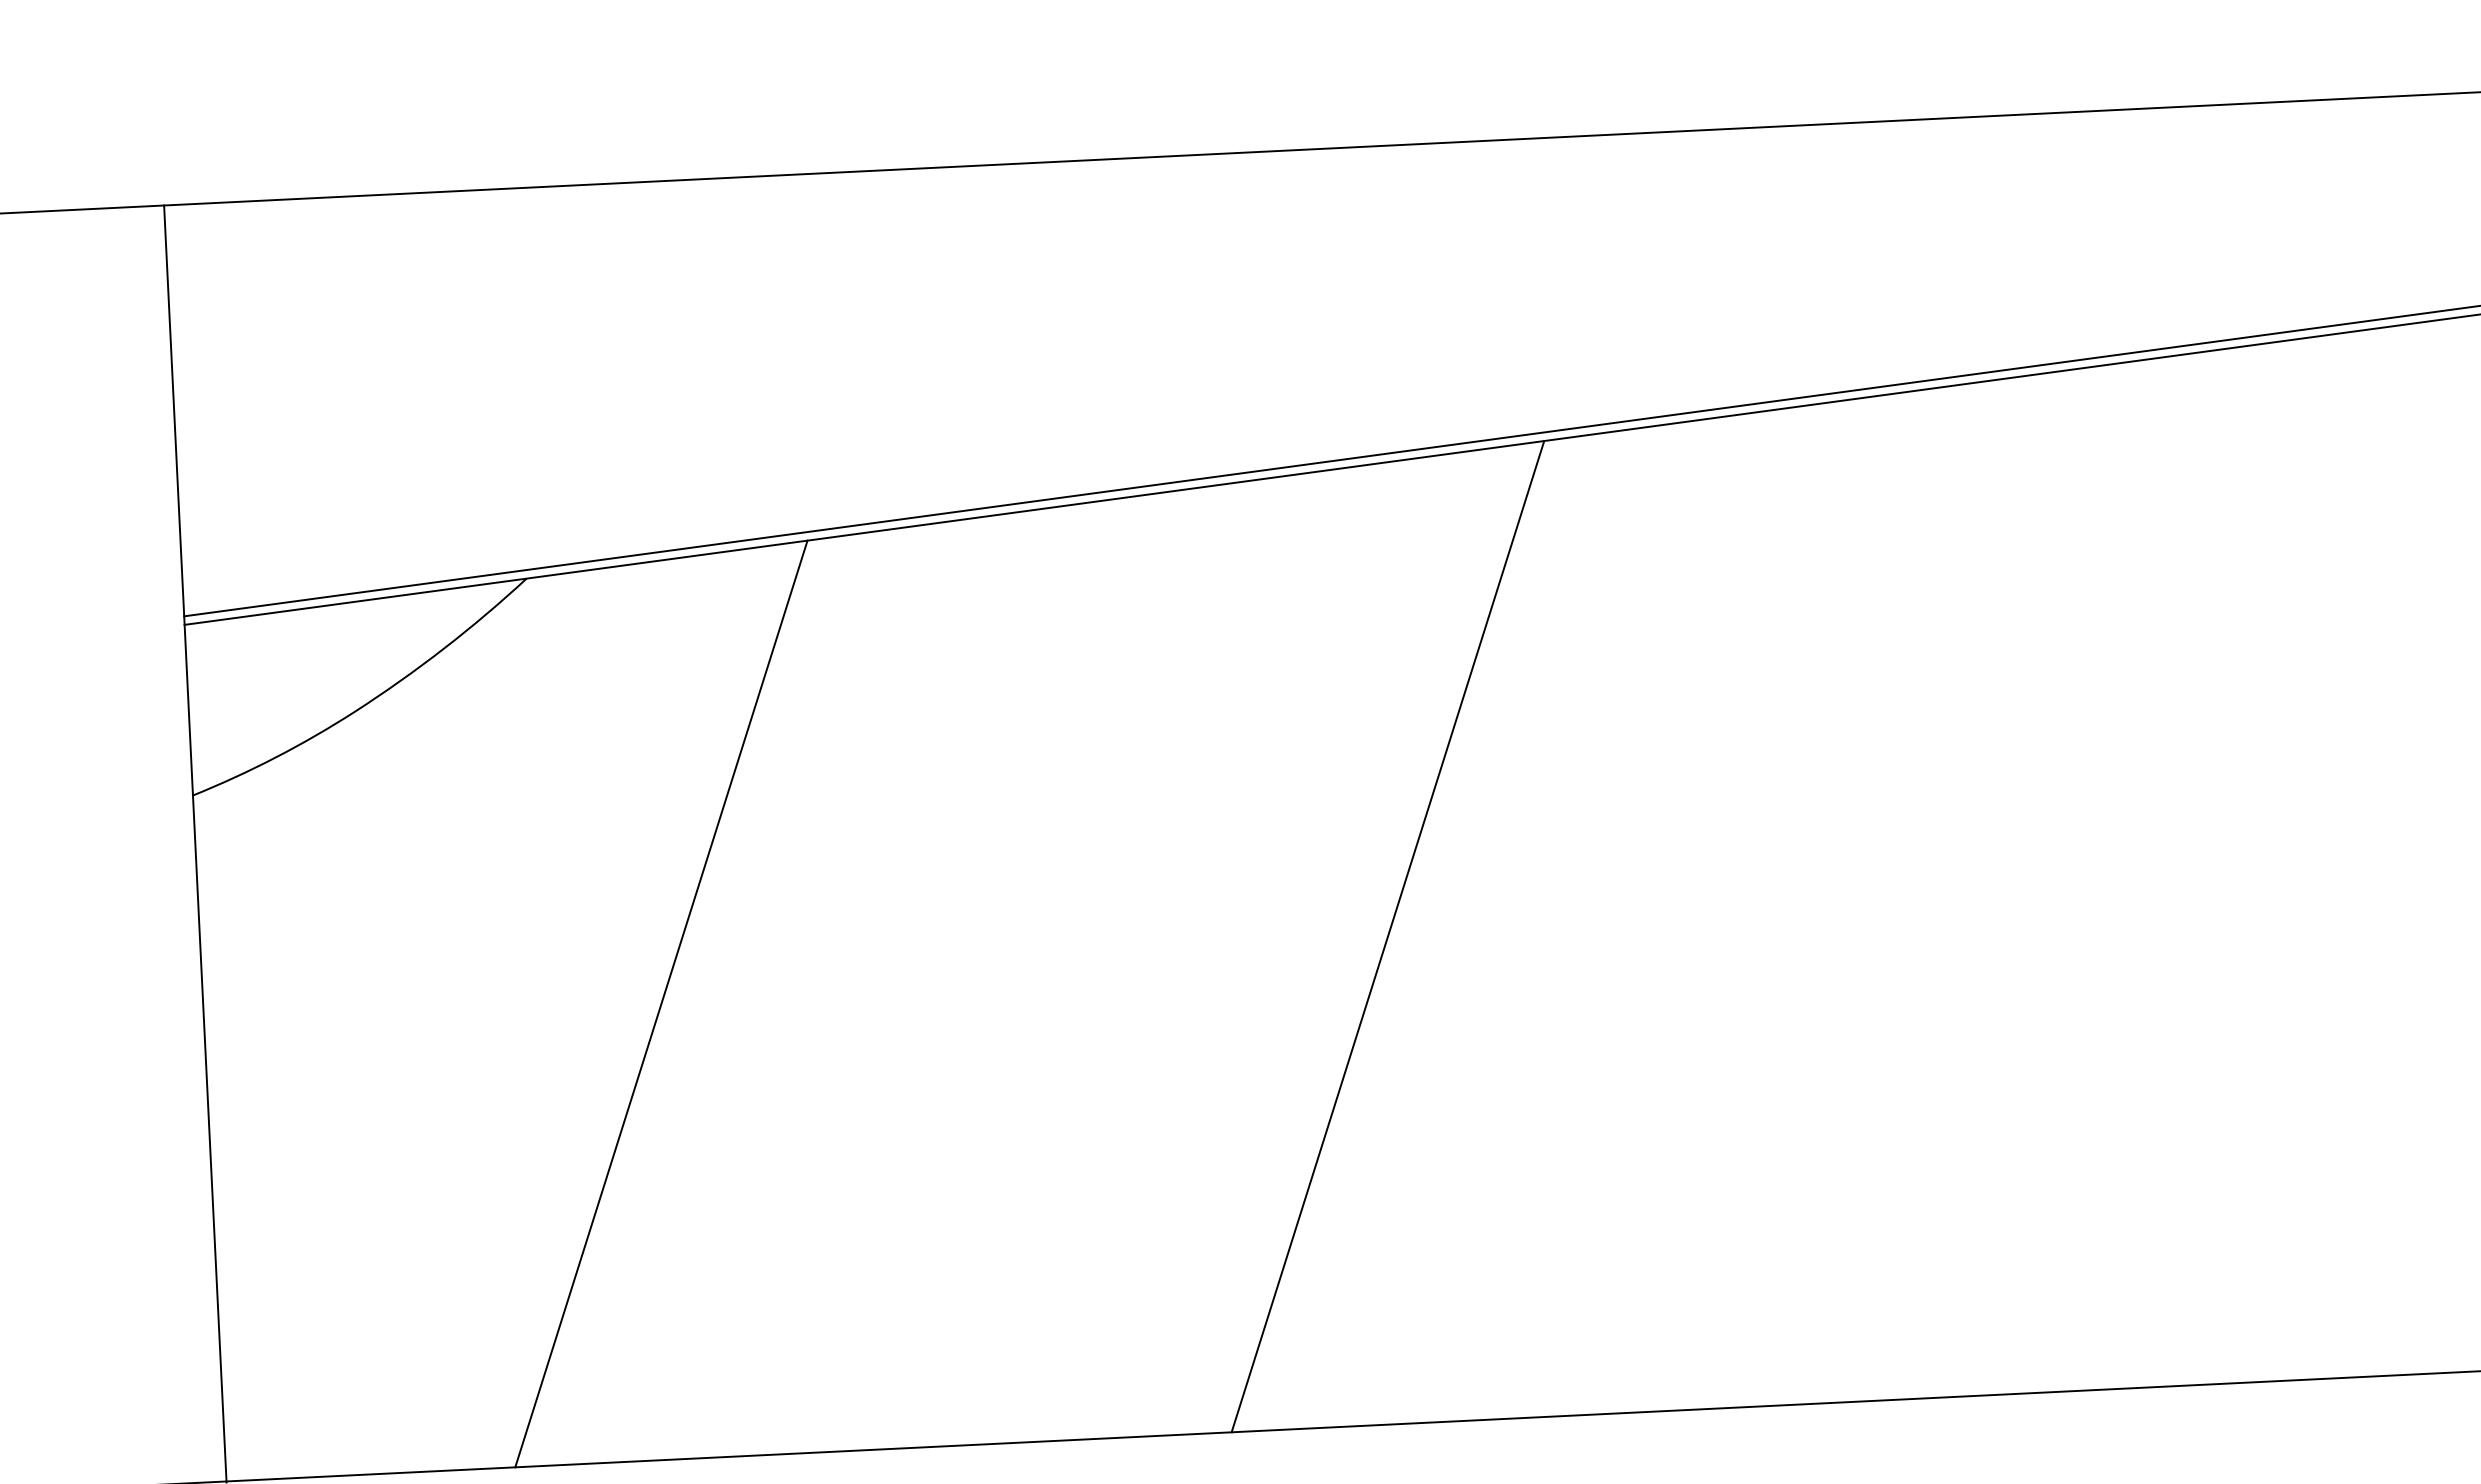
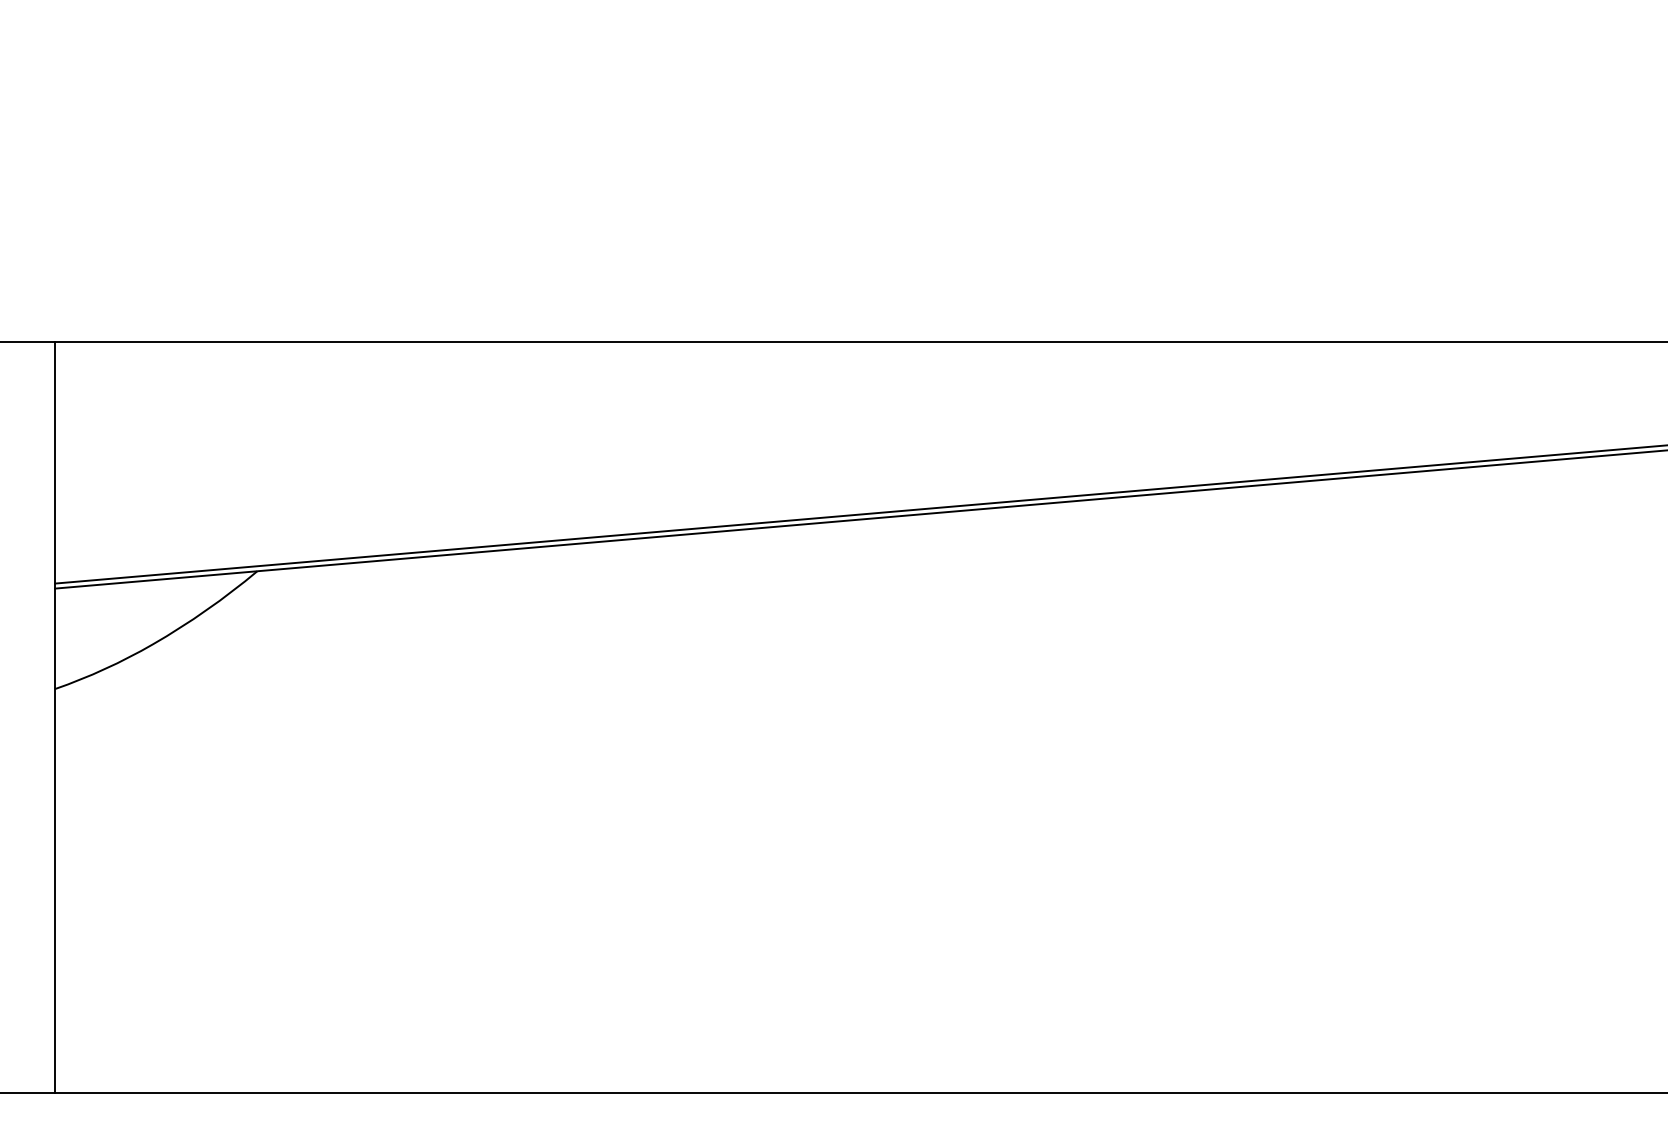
line: (1387, 935) -> (752, 805), removed
line: (661, 1003) -> (324, 824), removed

